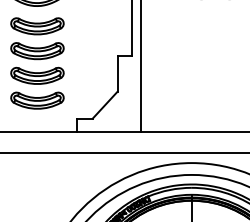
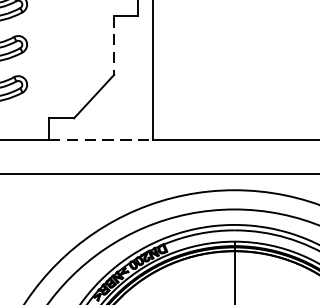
line: (117, 74) -> (114, 46), solid -> dashed
line: (109, 132) -> (101, 140), solid -> dashed

